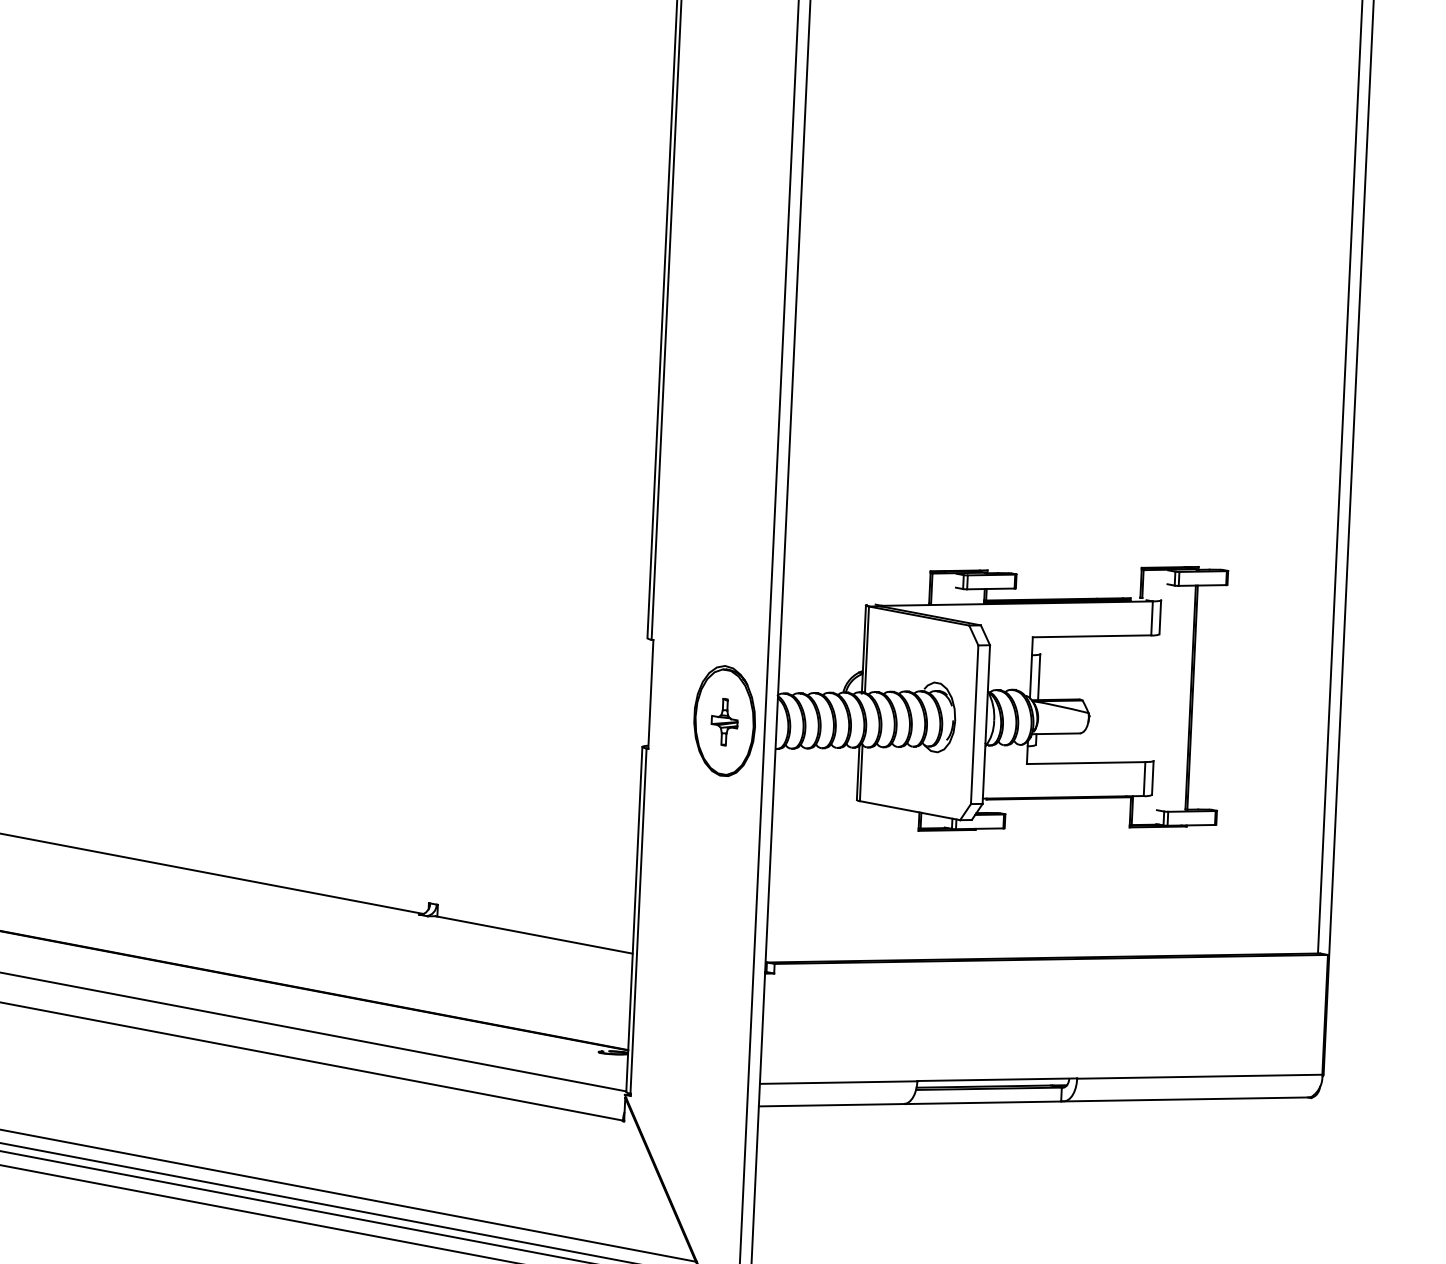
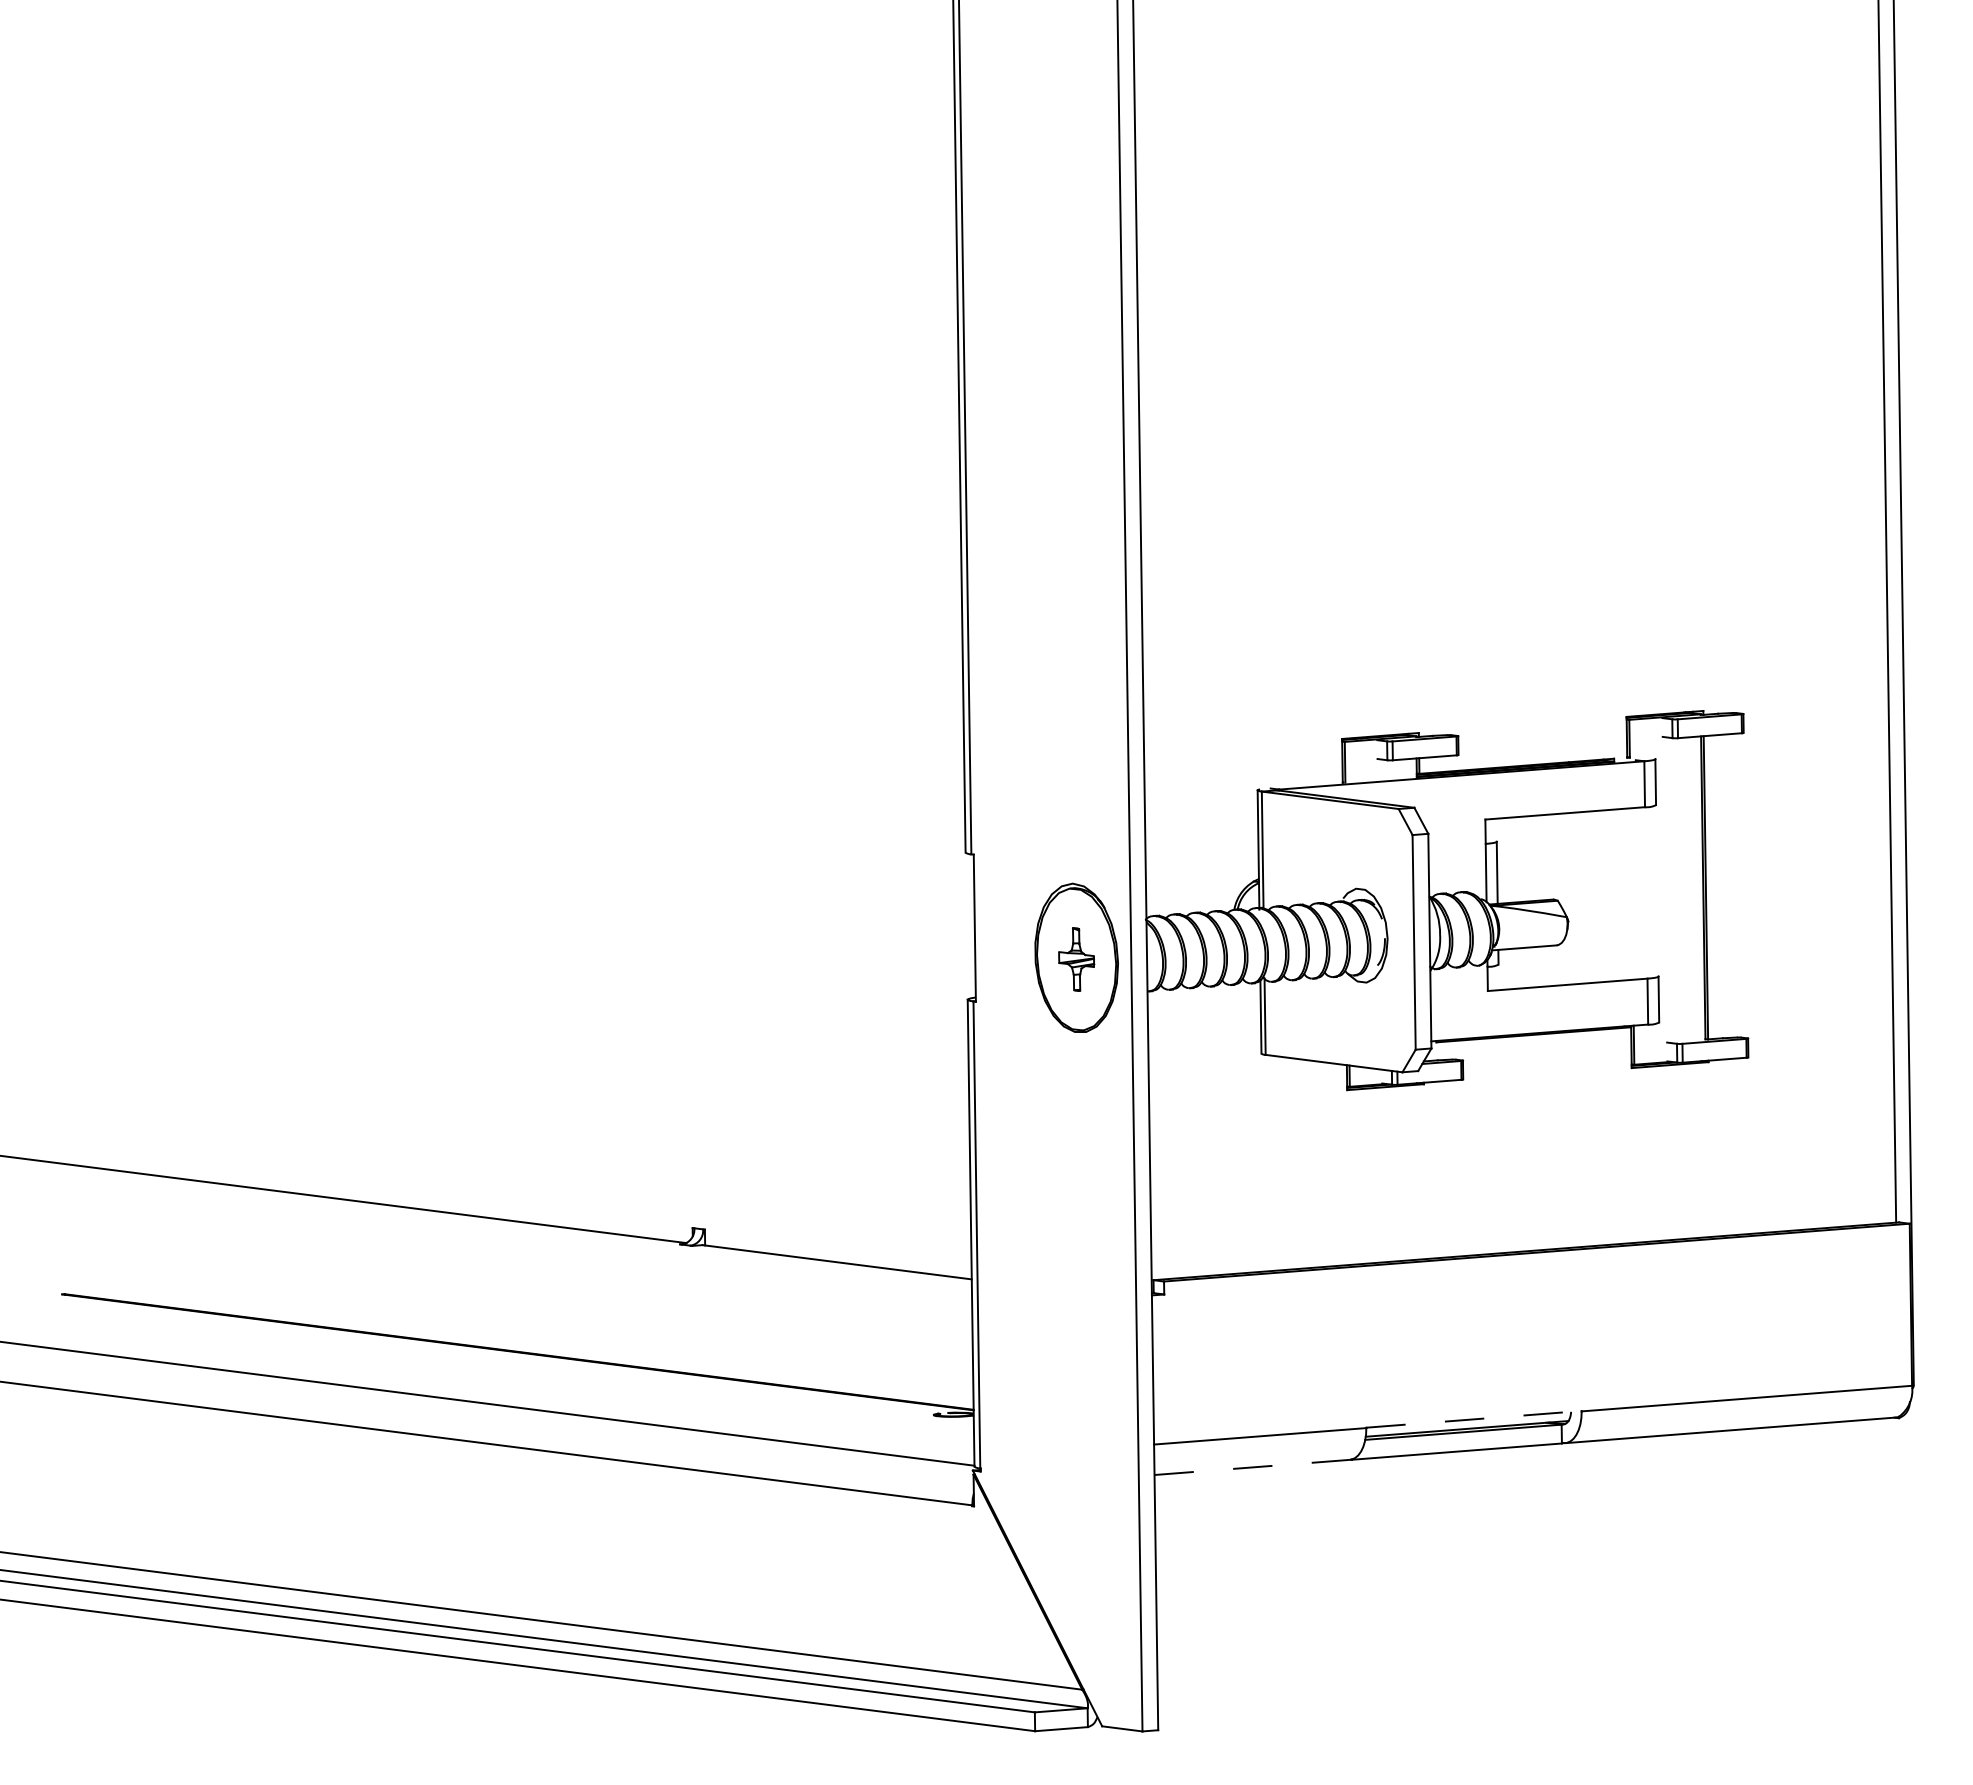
line: (997, 1079) -> (1474, 1419), solid -> dashed
line: (831, 1105) -> (1252, 1467), solid -> dashed

